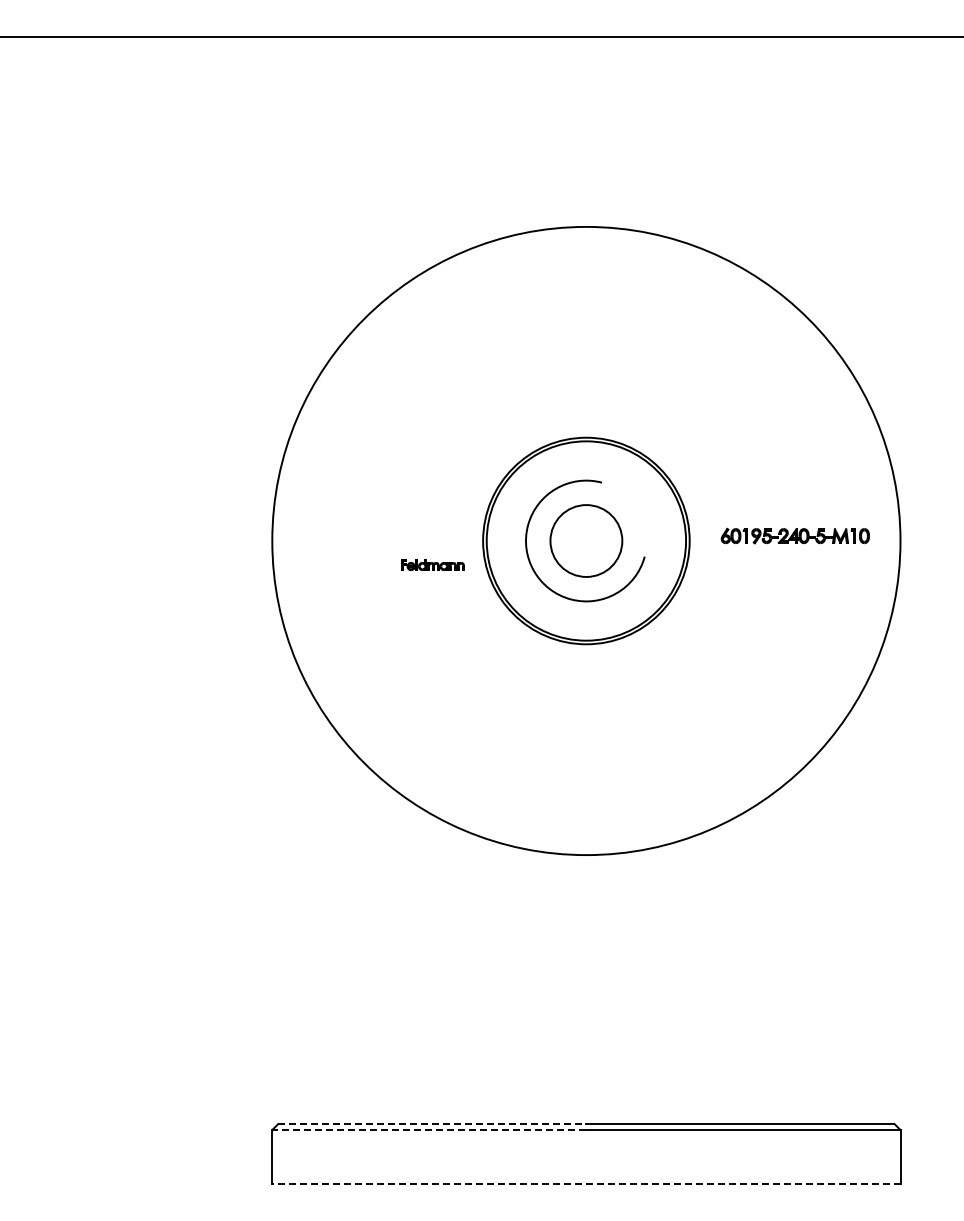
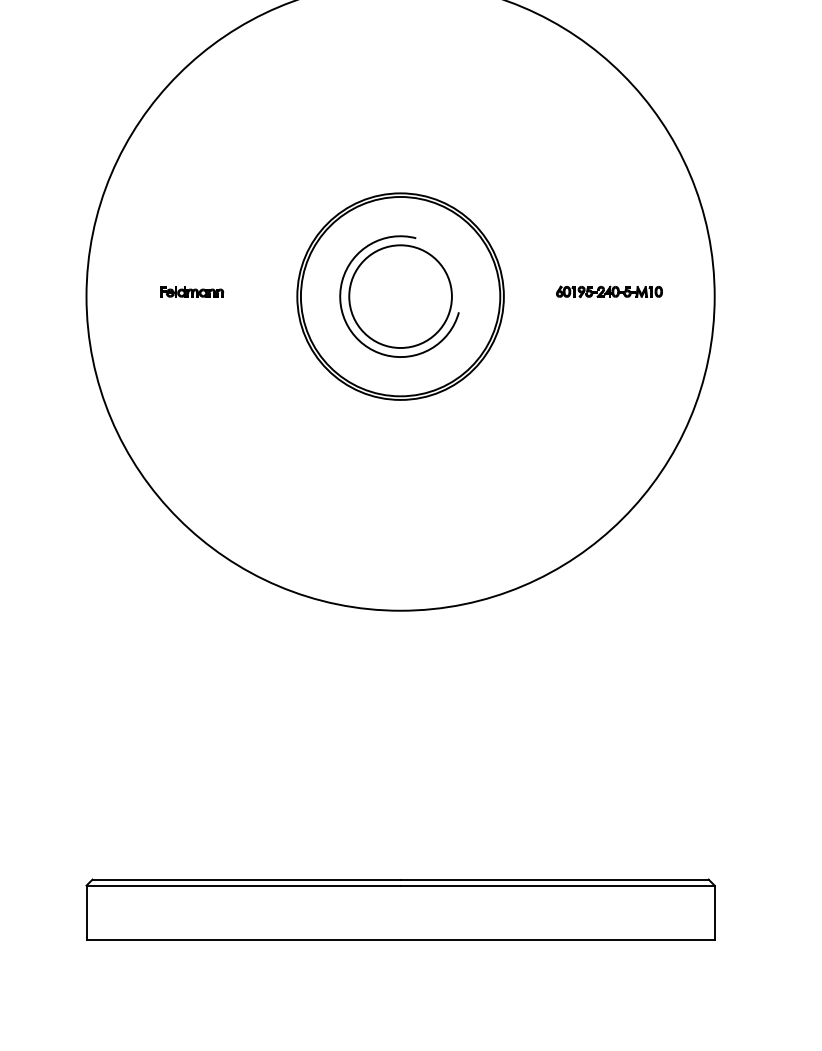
part: (794, 536) -> (608, 292), size x0.71
circle: (586, 540) -> (400, 296), size x1.43
part: (432, 564) -> (191, 291), moved
line: (432, 1123) -> (246, 879), dashed -> solid
line: (428, 1130) -> (242, 886), dashed -> solid
line: (585, 1184) -> (399, 940), dashed -> solid

